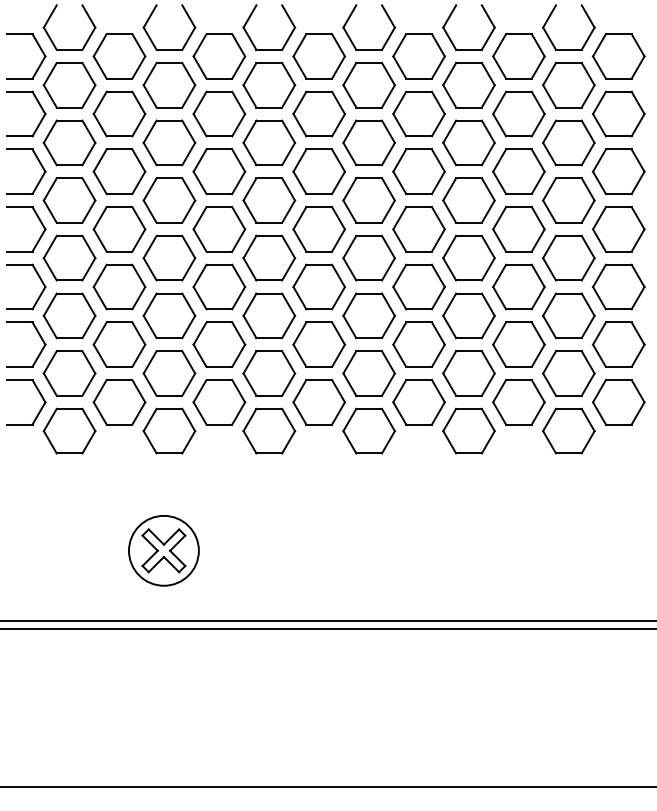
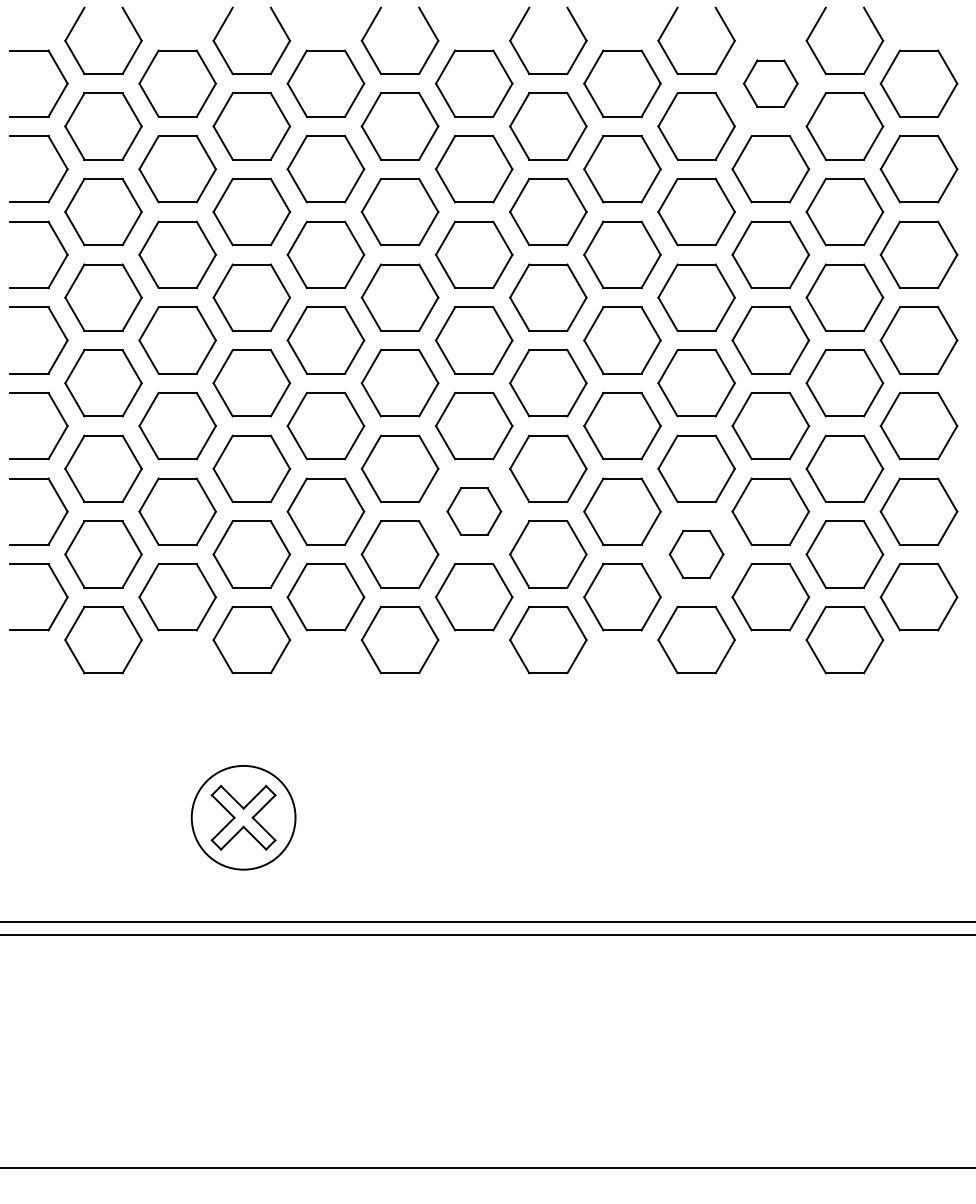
part: (518, 56) -> (770, 83), size x0.7
part: (319, 344) -> (474, 511), size x0.7
part: (468, 373) -> (695, 554), size x0.7

